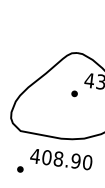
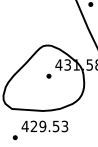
text: (67, 160) -> (49, 126), 408.90 -> 429.53

